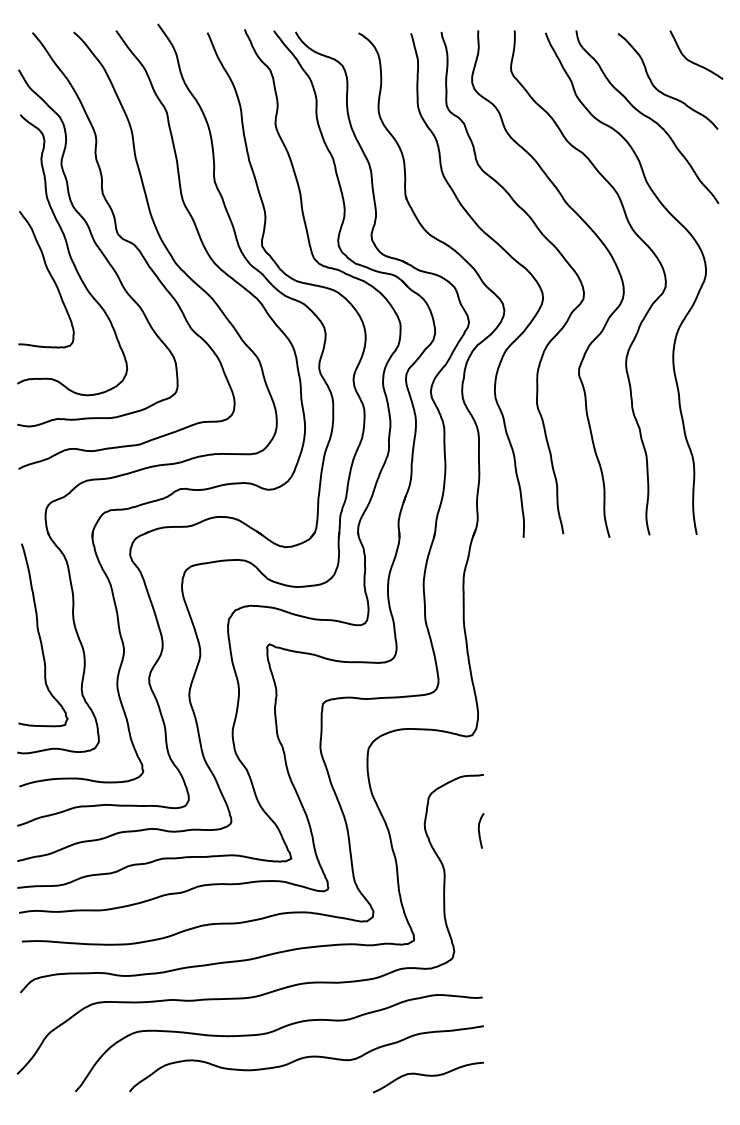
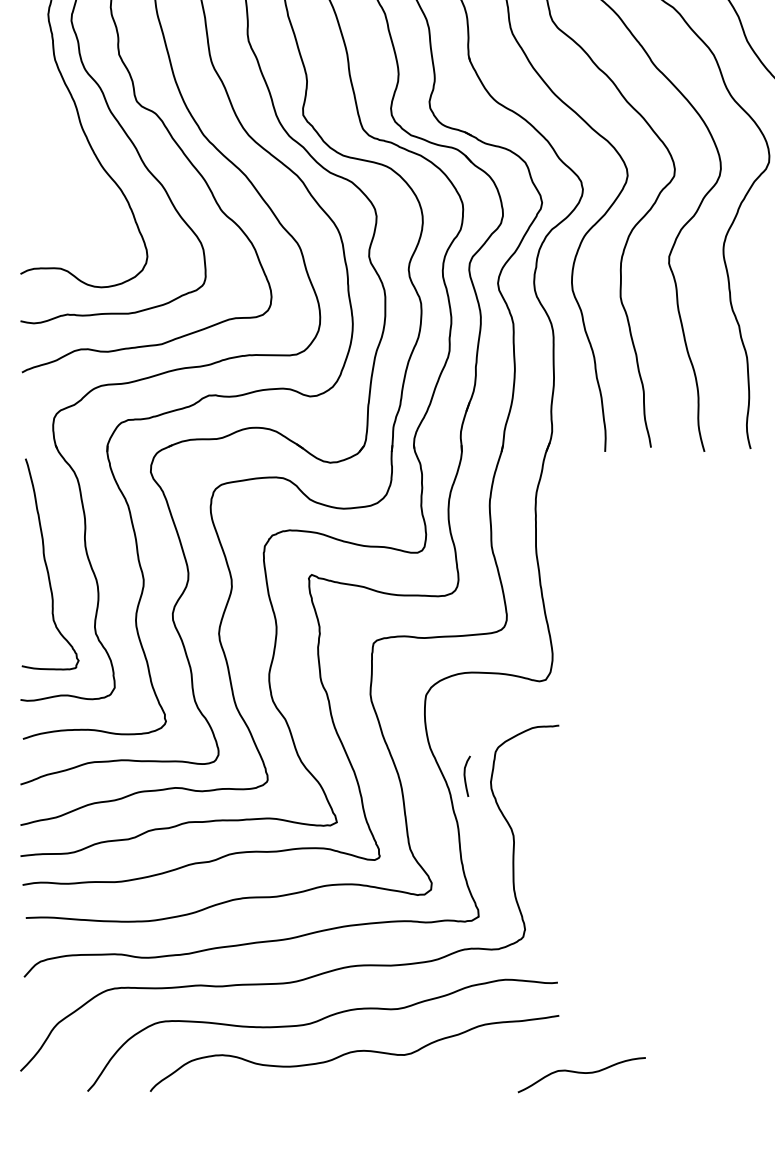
curve: (50, 276) -> (58, 150), removed
curve: (479, 830) -> (465, 775), moved
curve: (428, 1076) -> (581, 1073), moved

